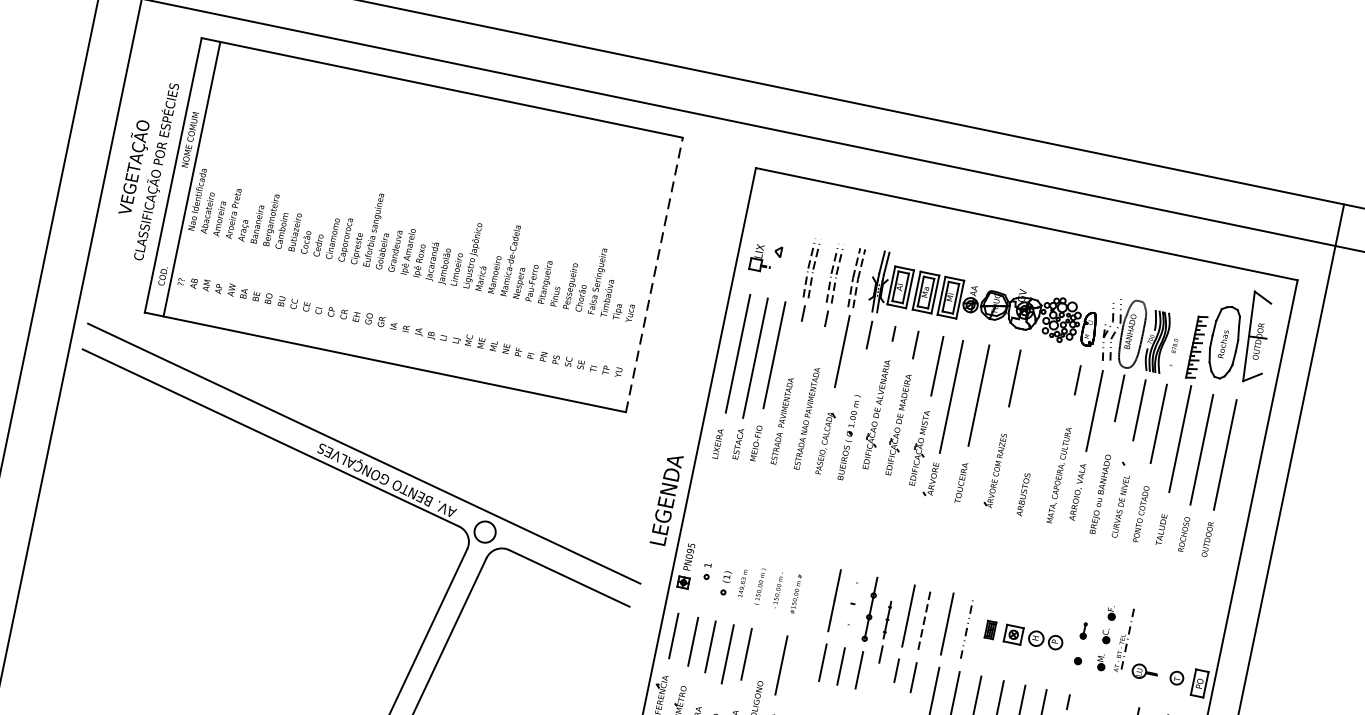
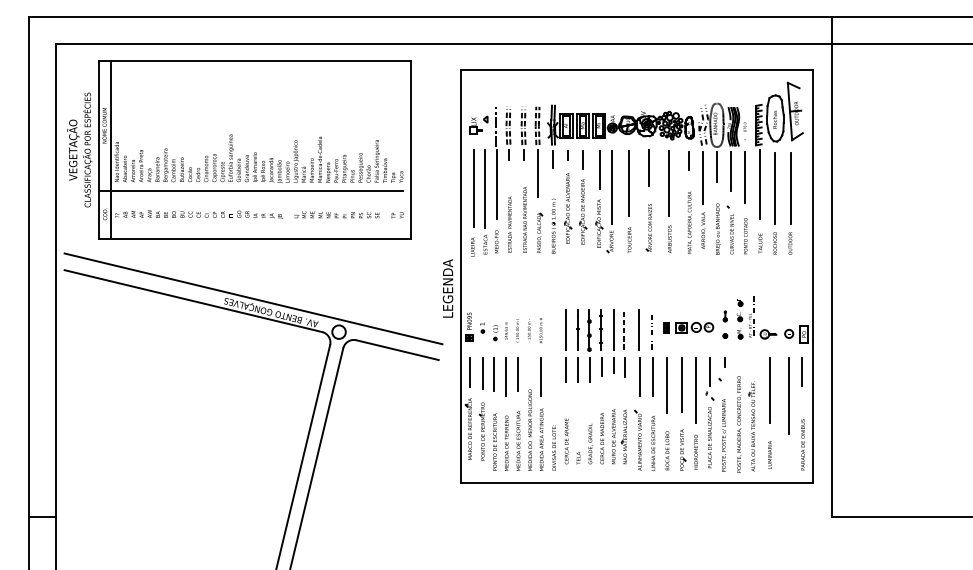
line: (790, 267) -> (495, 127), added
line: (654, 274) -> (411, 149), dashed -> solid
line: (394, 285) -> (250, 190), added
line: (1041, 407) -> (669, 182), added
line: (852, 603) -> (577, 329), added
part: (883, 631) -> (600, 342), size x1.67

